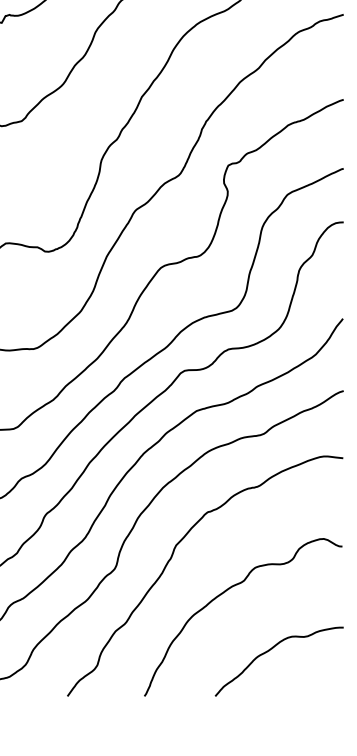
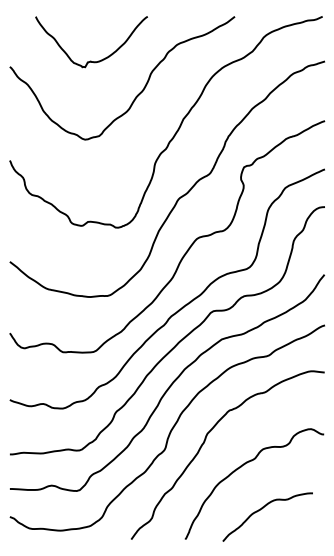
curve: (271, 650) -> (262, 509), moved

